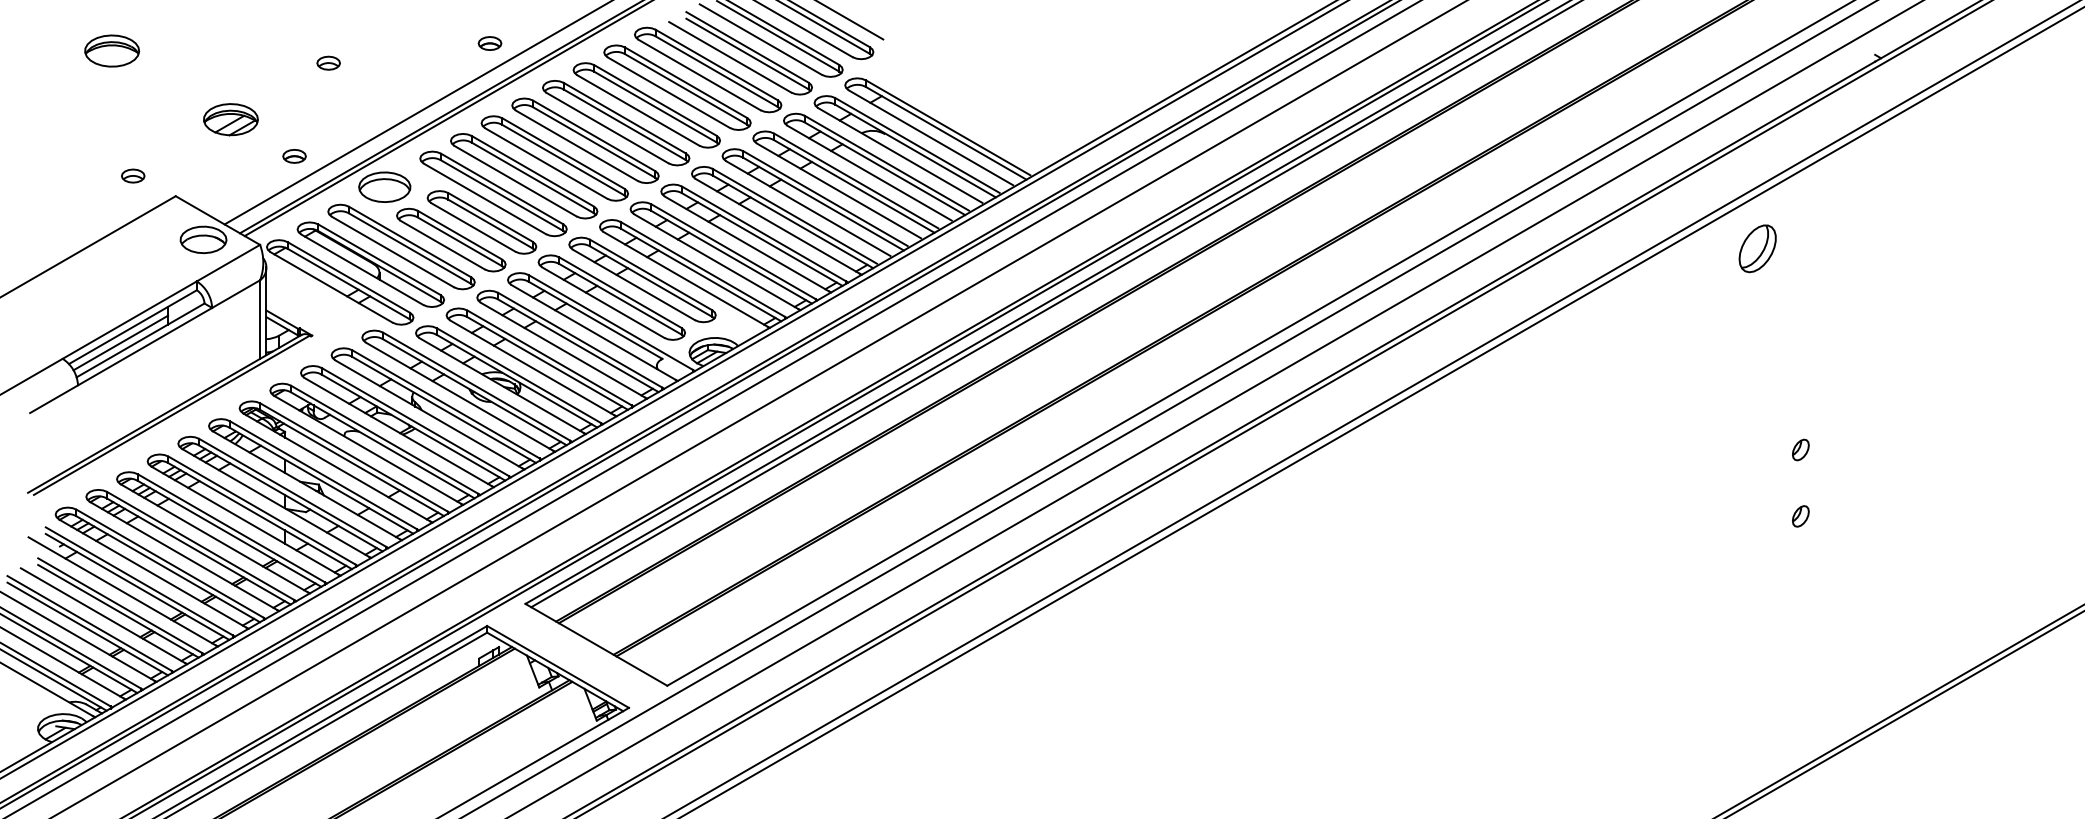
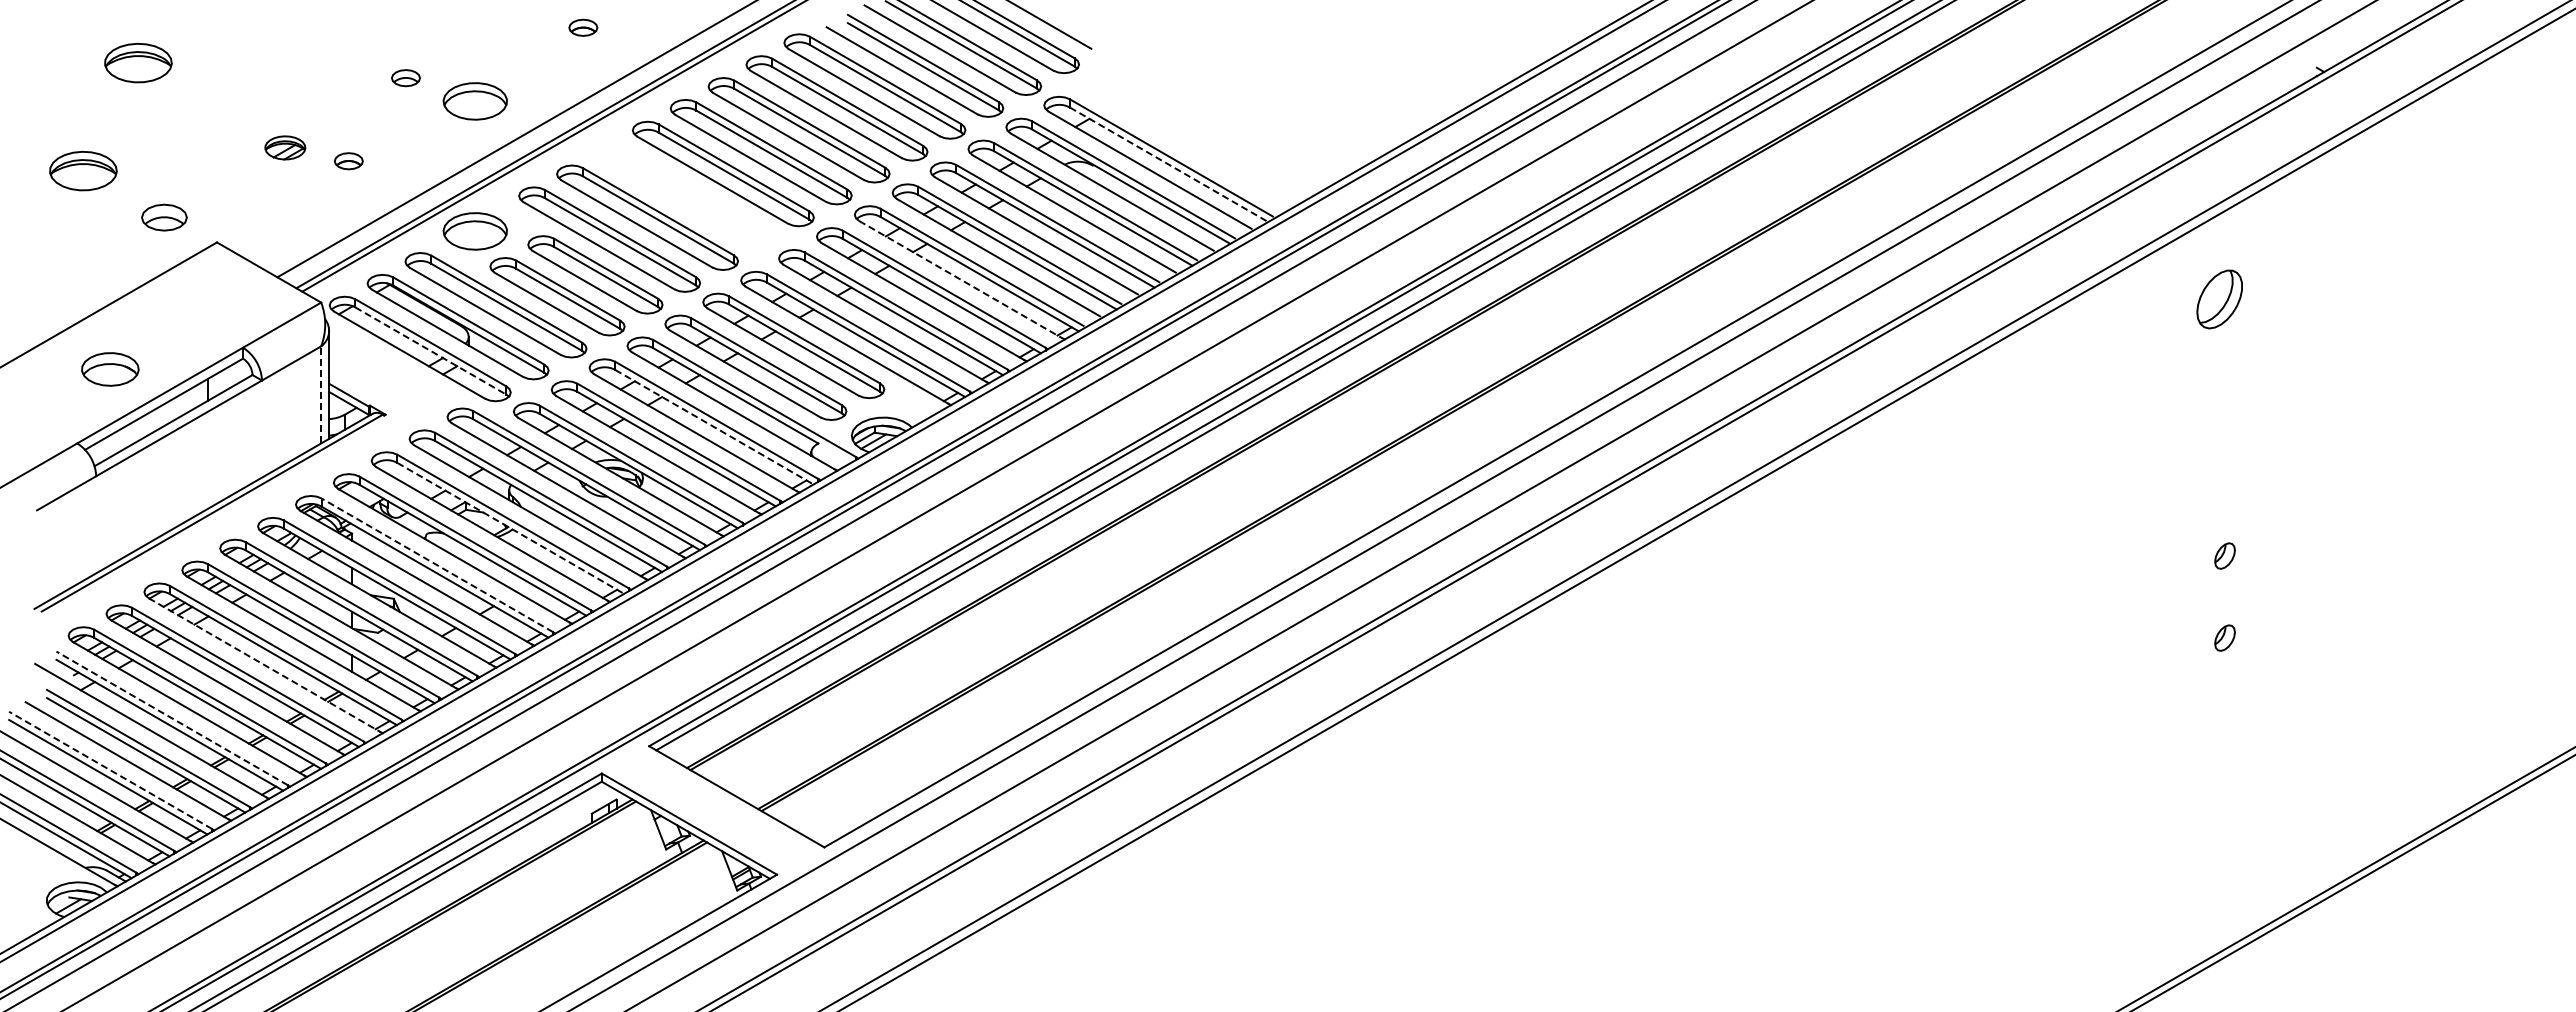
part: (490, 43) -> (583, 27), moved
part: (384, 82) -> (474, 101), added
part: (231, 119) -> (285, 147), size x0.6
line: (946, 133) -> (1169, 165), solid -> dashed
part: (67, 137) -> (83, 170), added
part: (294, 156) -> (348, 161), moved
part: (554, 158) -> (685, 195), removed
part: (133, 176) -> (164, 217), size x1.6
line: (778, 226) -> (961, 279), solid -> dashed
part: (203, 239) -> (110, 369), moved
part: (1757, 248) -> (2219, 299), moved
line: (349, 284) -> (431, 351), solid -> dashed
line: (260, 319) -> (321, 394), solid -> dashed
line: (120, 342) -> (148, 423), removed
line: (578, 345) -> (714, 427), solid -> dashed
line: (413, 427) -> (510, 528), solid -> dashed
line: (354, 457) -> (437, 565), solid -> dashed
line: (214, 538) -> (264, 665), solid -> dashed
line: (139, 581) -> (172, 718), solid -> dashed
line: (89, 623) -> (110, 770), solid -> dashed

